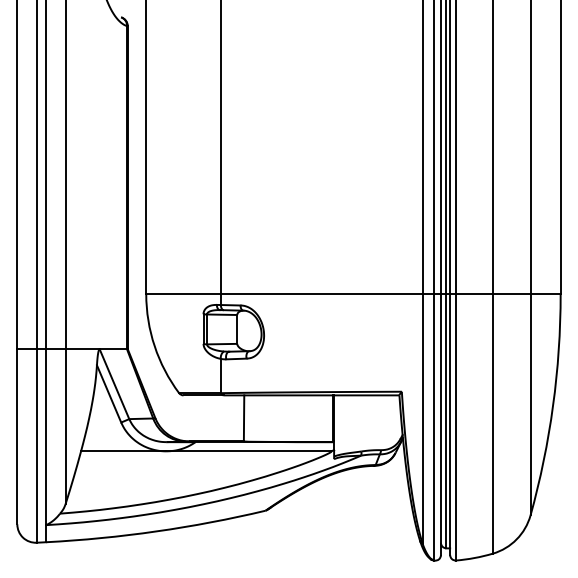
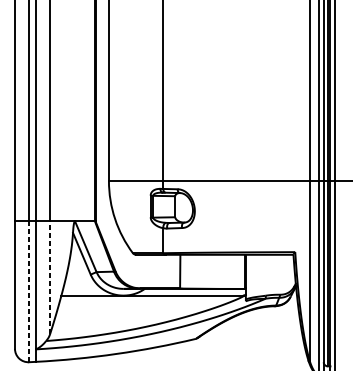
line: (65, 426) -> (50, 277), solid -> dashed
line: (36, 446) -> (28, 292), solid -> dashed

